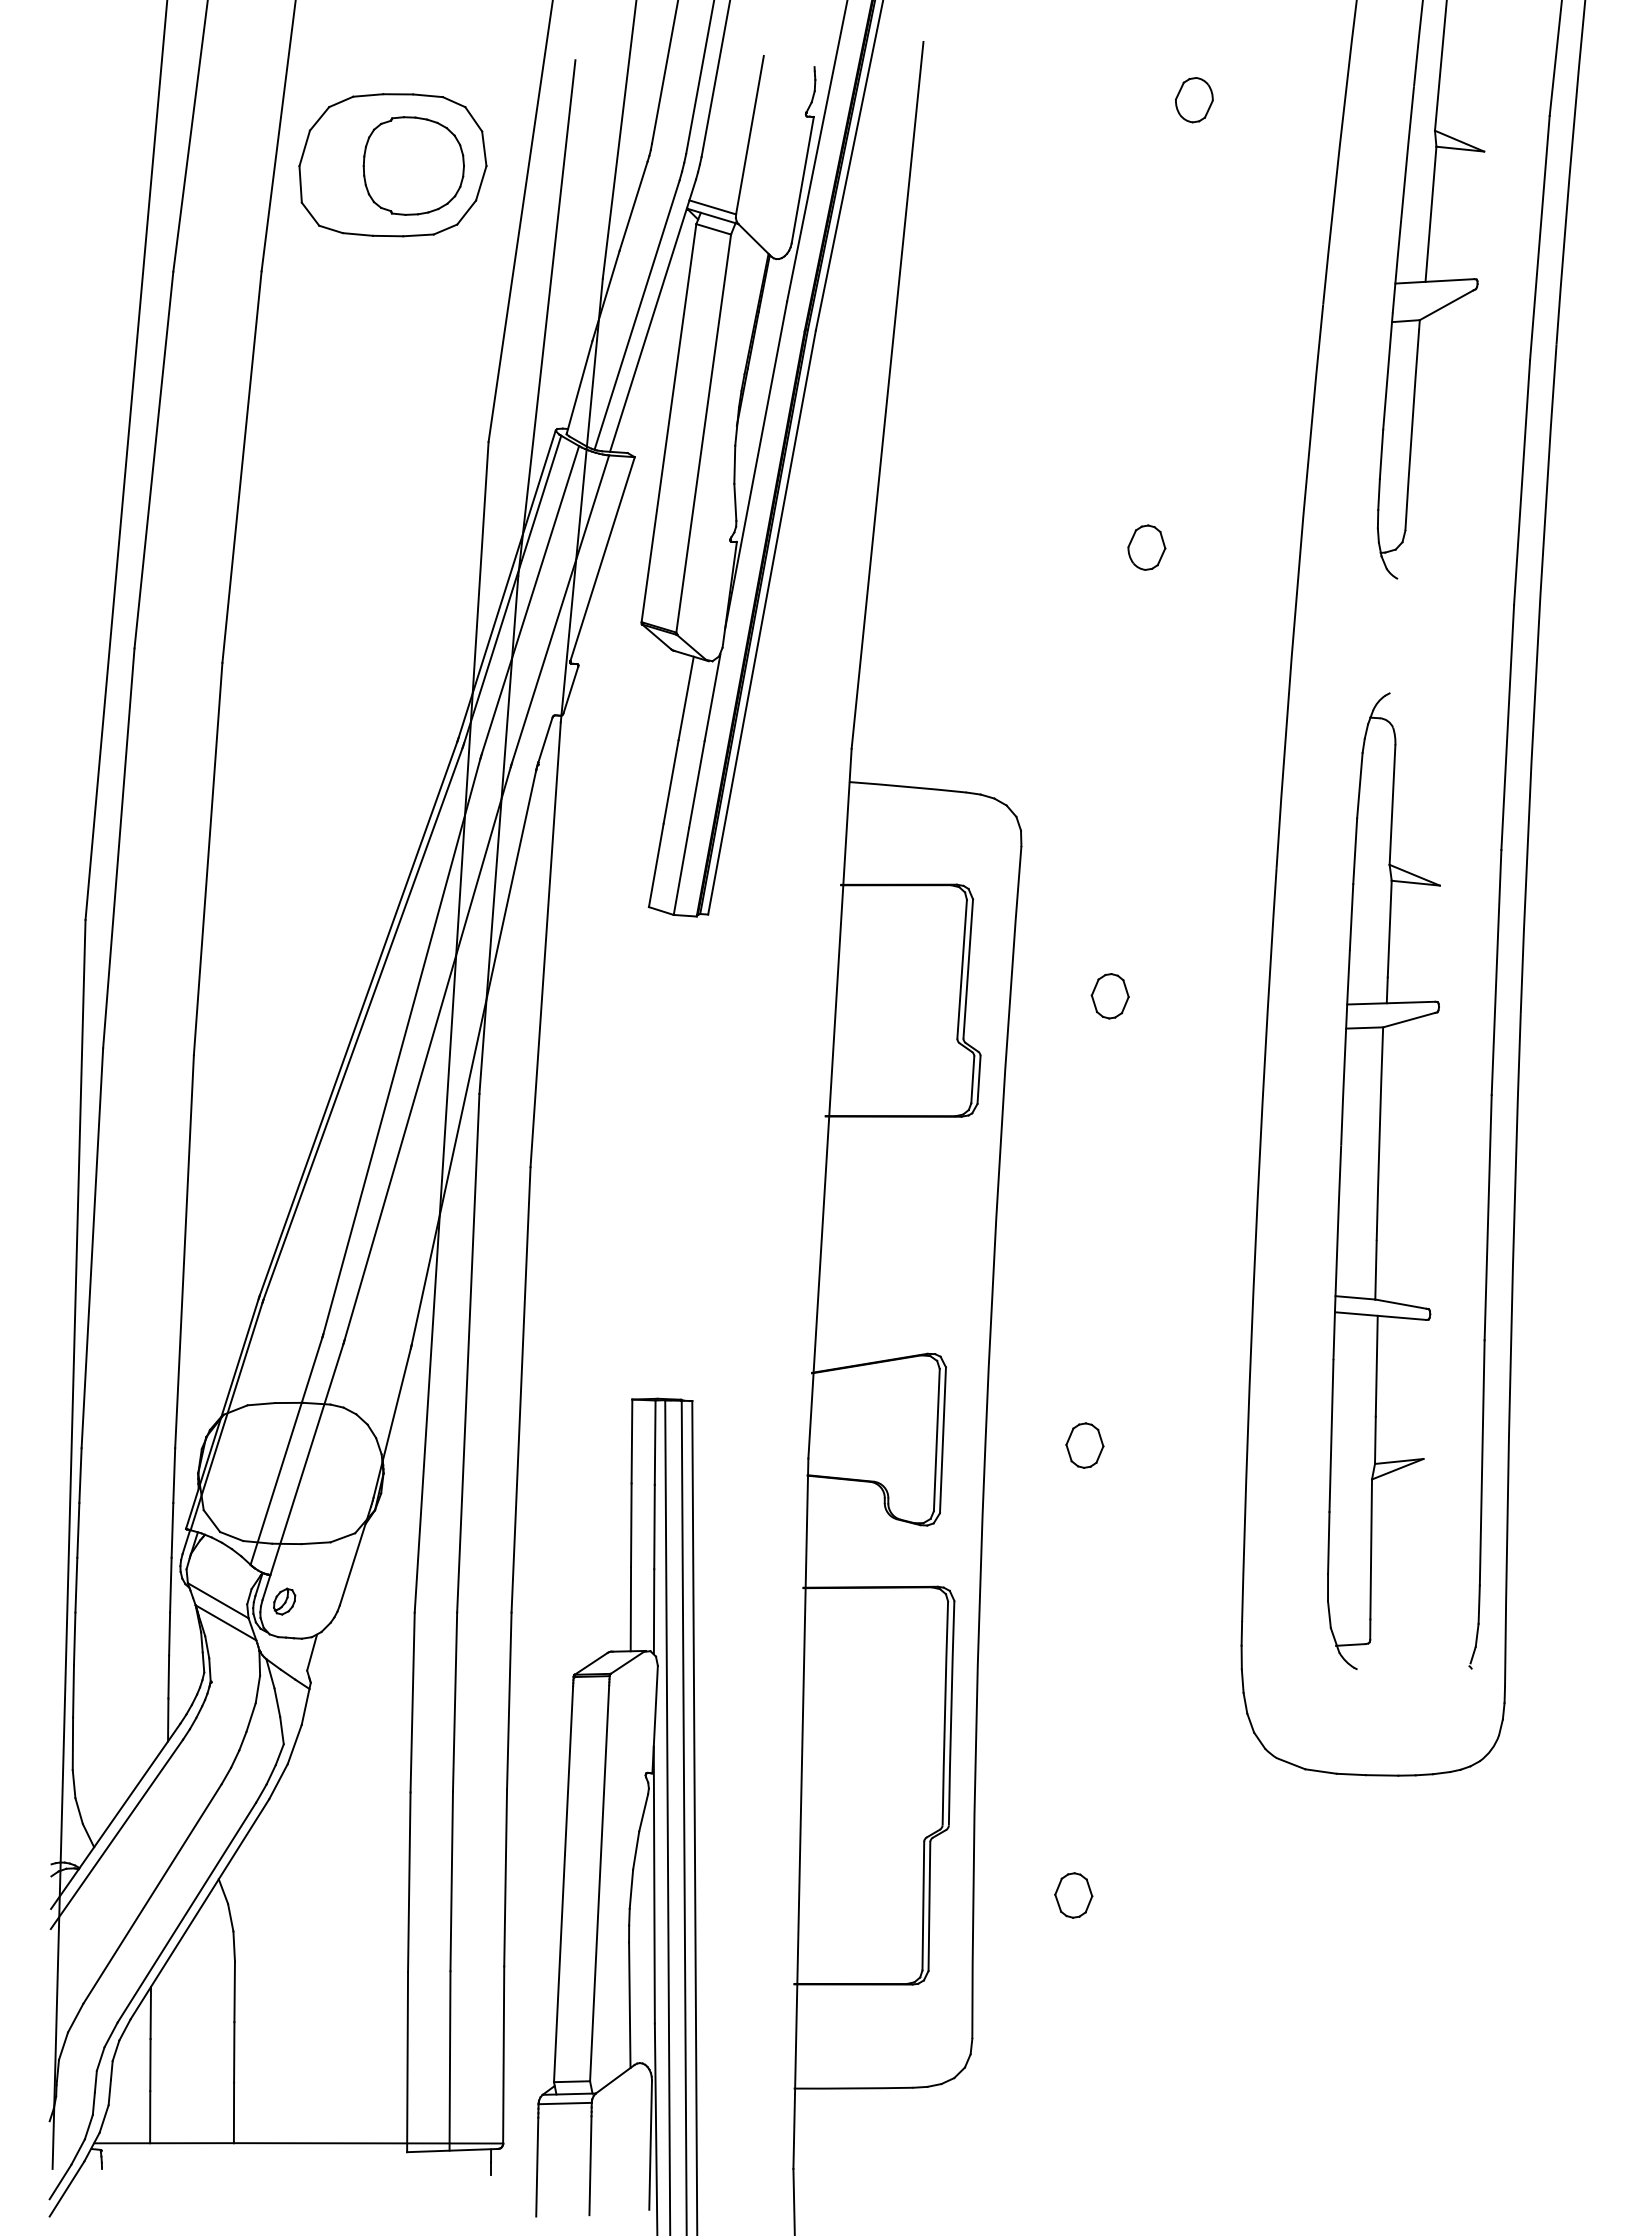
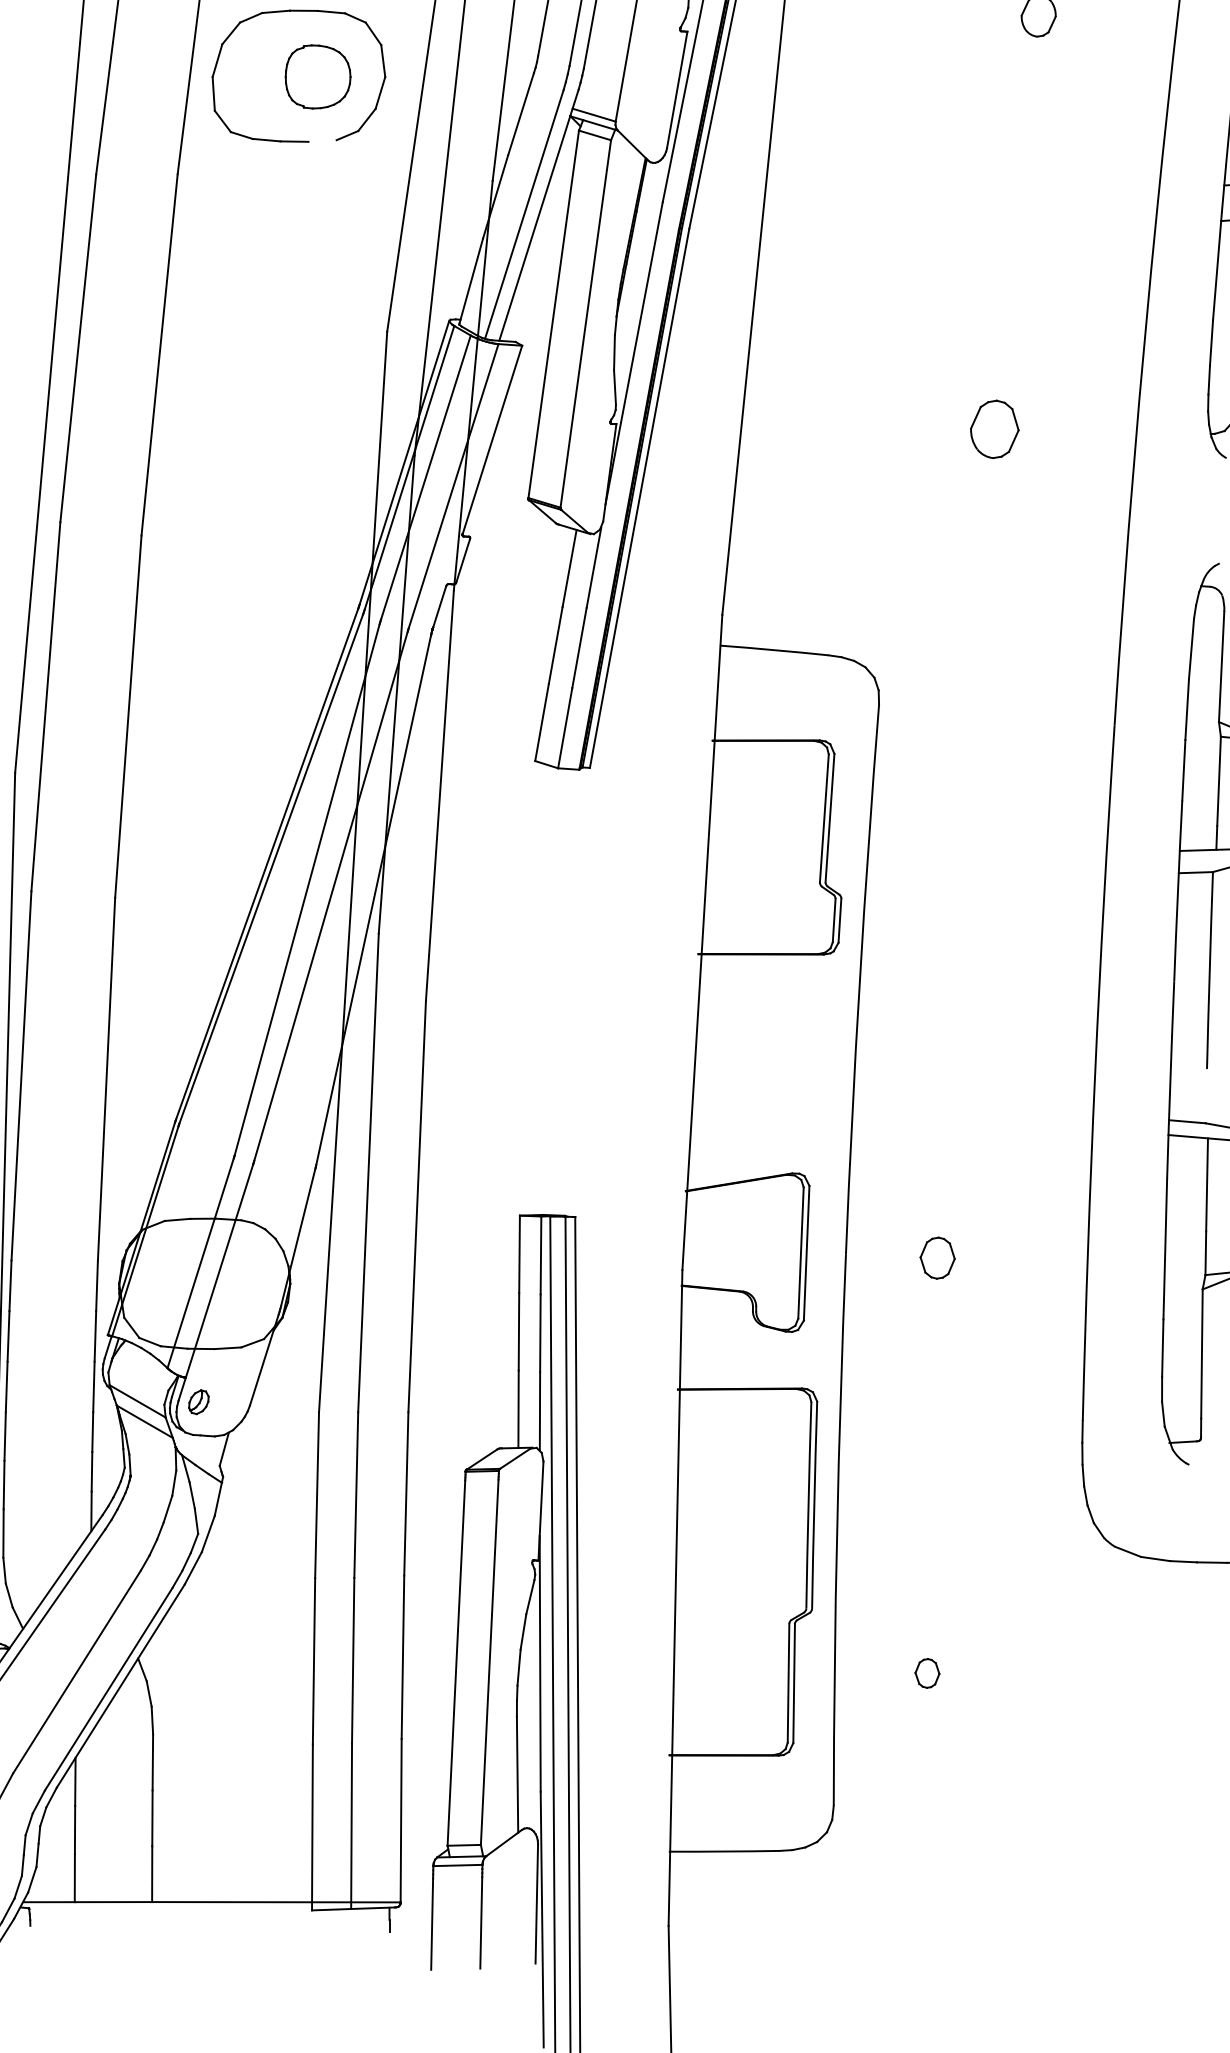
part: (413, 165) -> (317, 76), size x0.7
line: (418, 235) -> (322, 141), removed
part: (1146, 547) -> (994, 429), size x1.4
part: (1109, 996) -> (960, 843), removed
line: (1375, 1269) -> (1205, 1095), removed
part: (1073, 1895) -> (927, 1673), size x0.7

